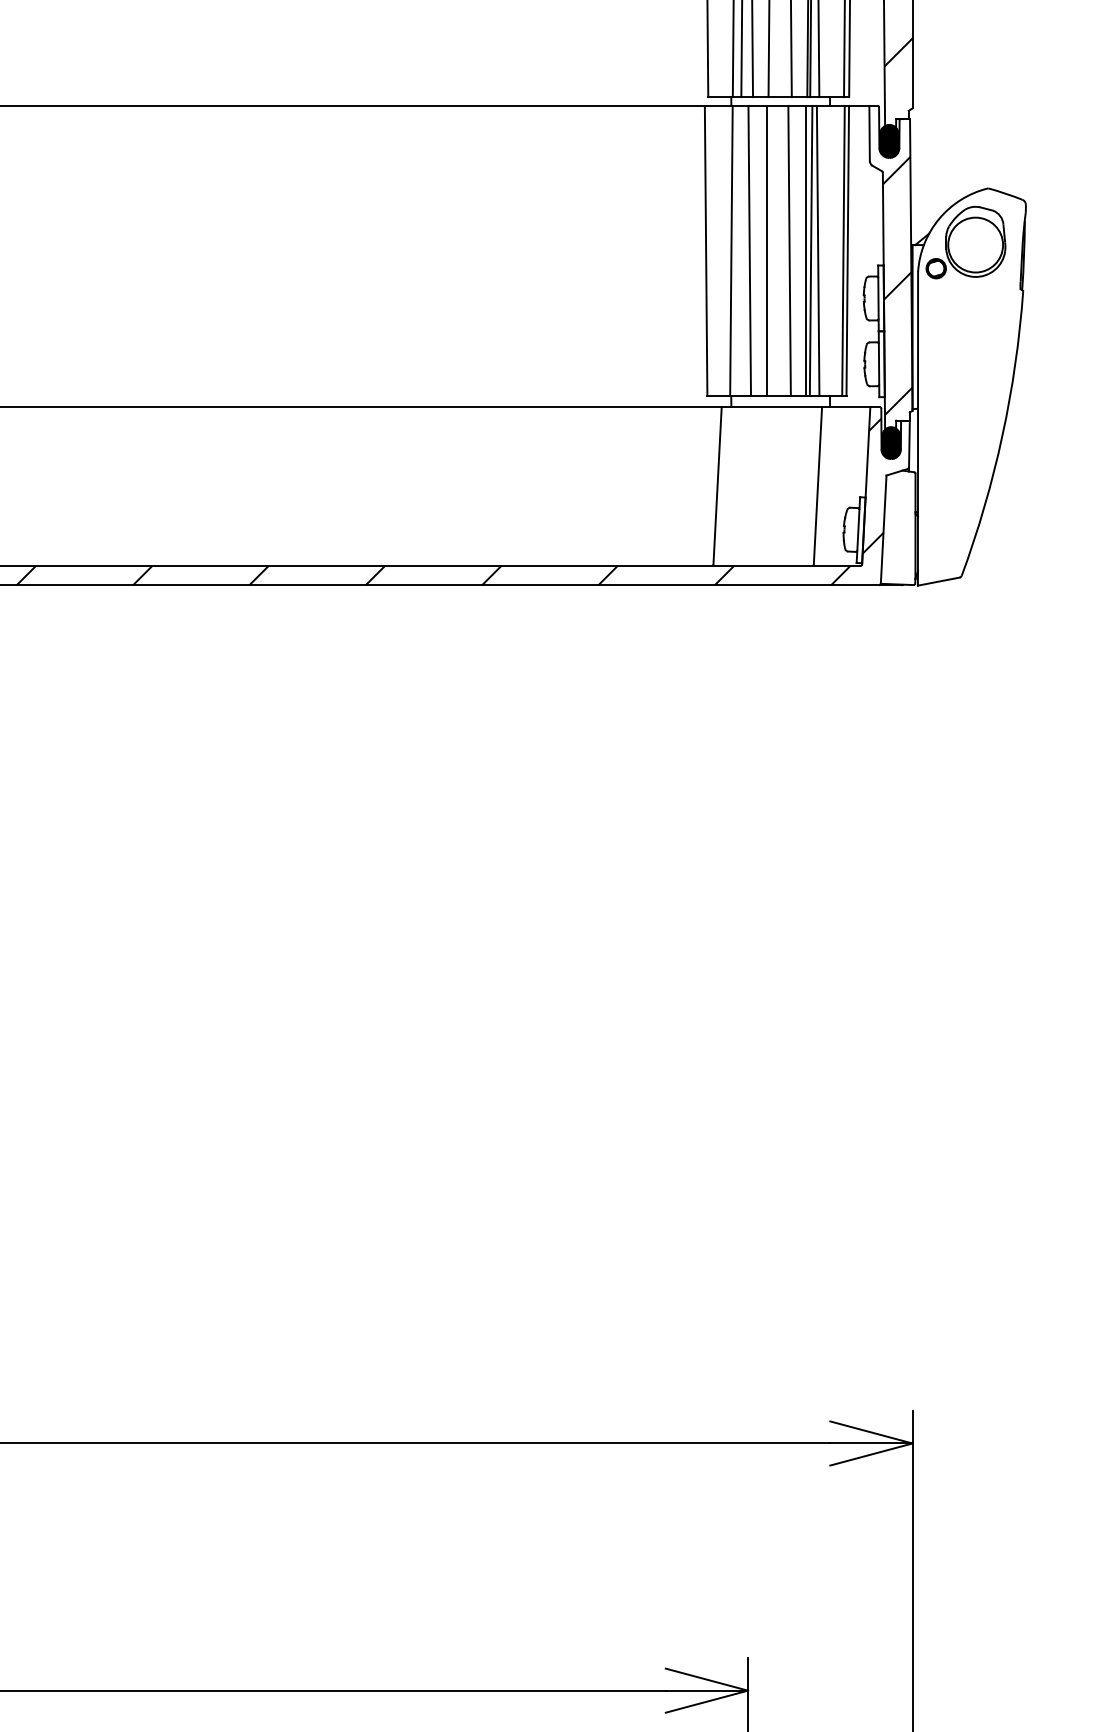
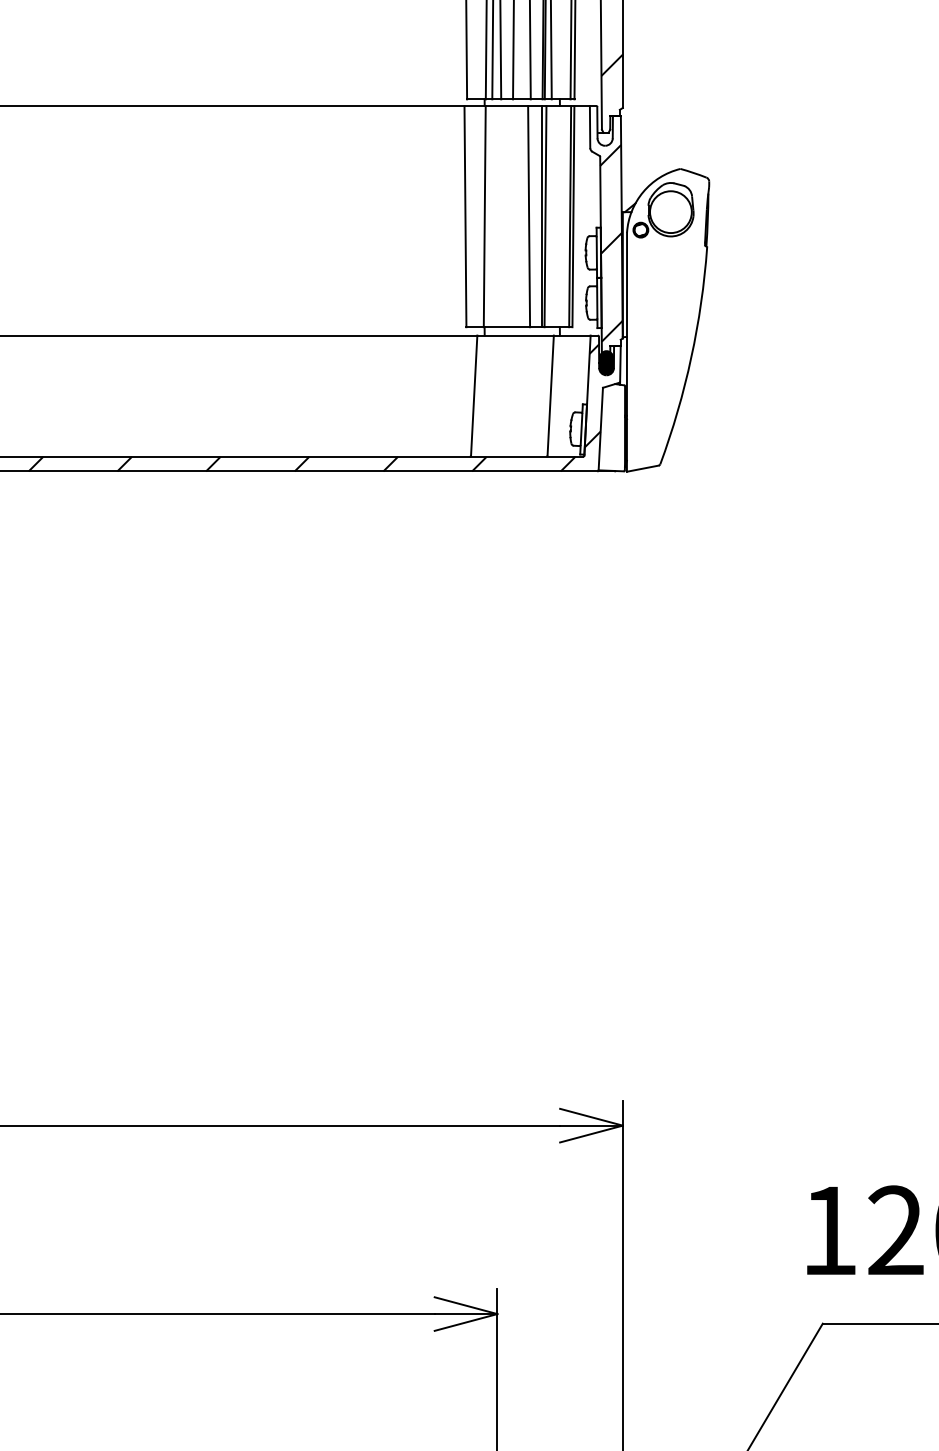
fill: (888, 140) -> (604, 132), removed
line: (749, 250) -> (498, 216), removed
line: (766, 250) -> (511, 216), removed
line: (817, 250) -> (550, 216), removed

